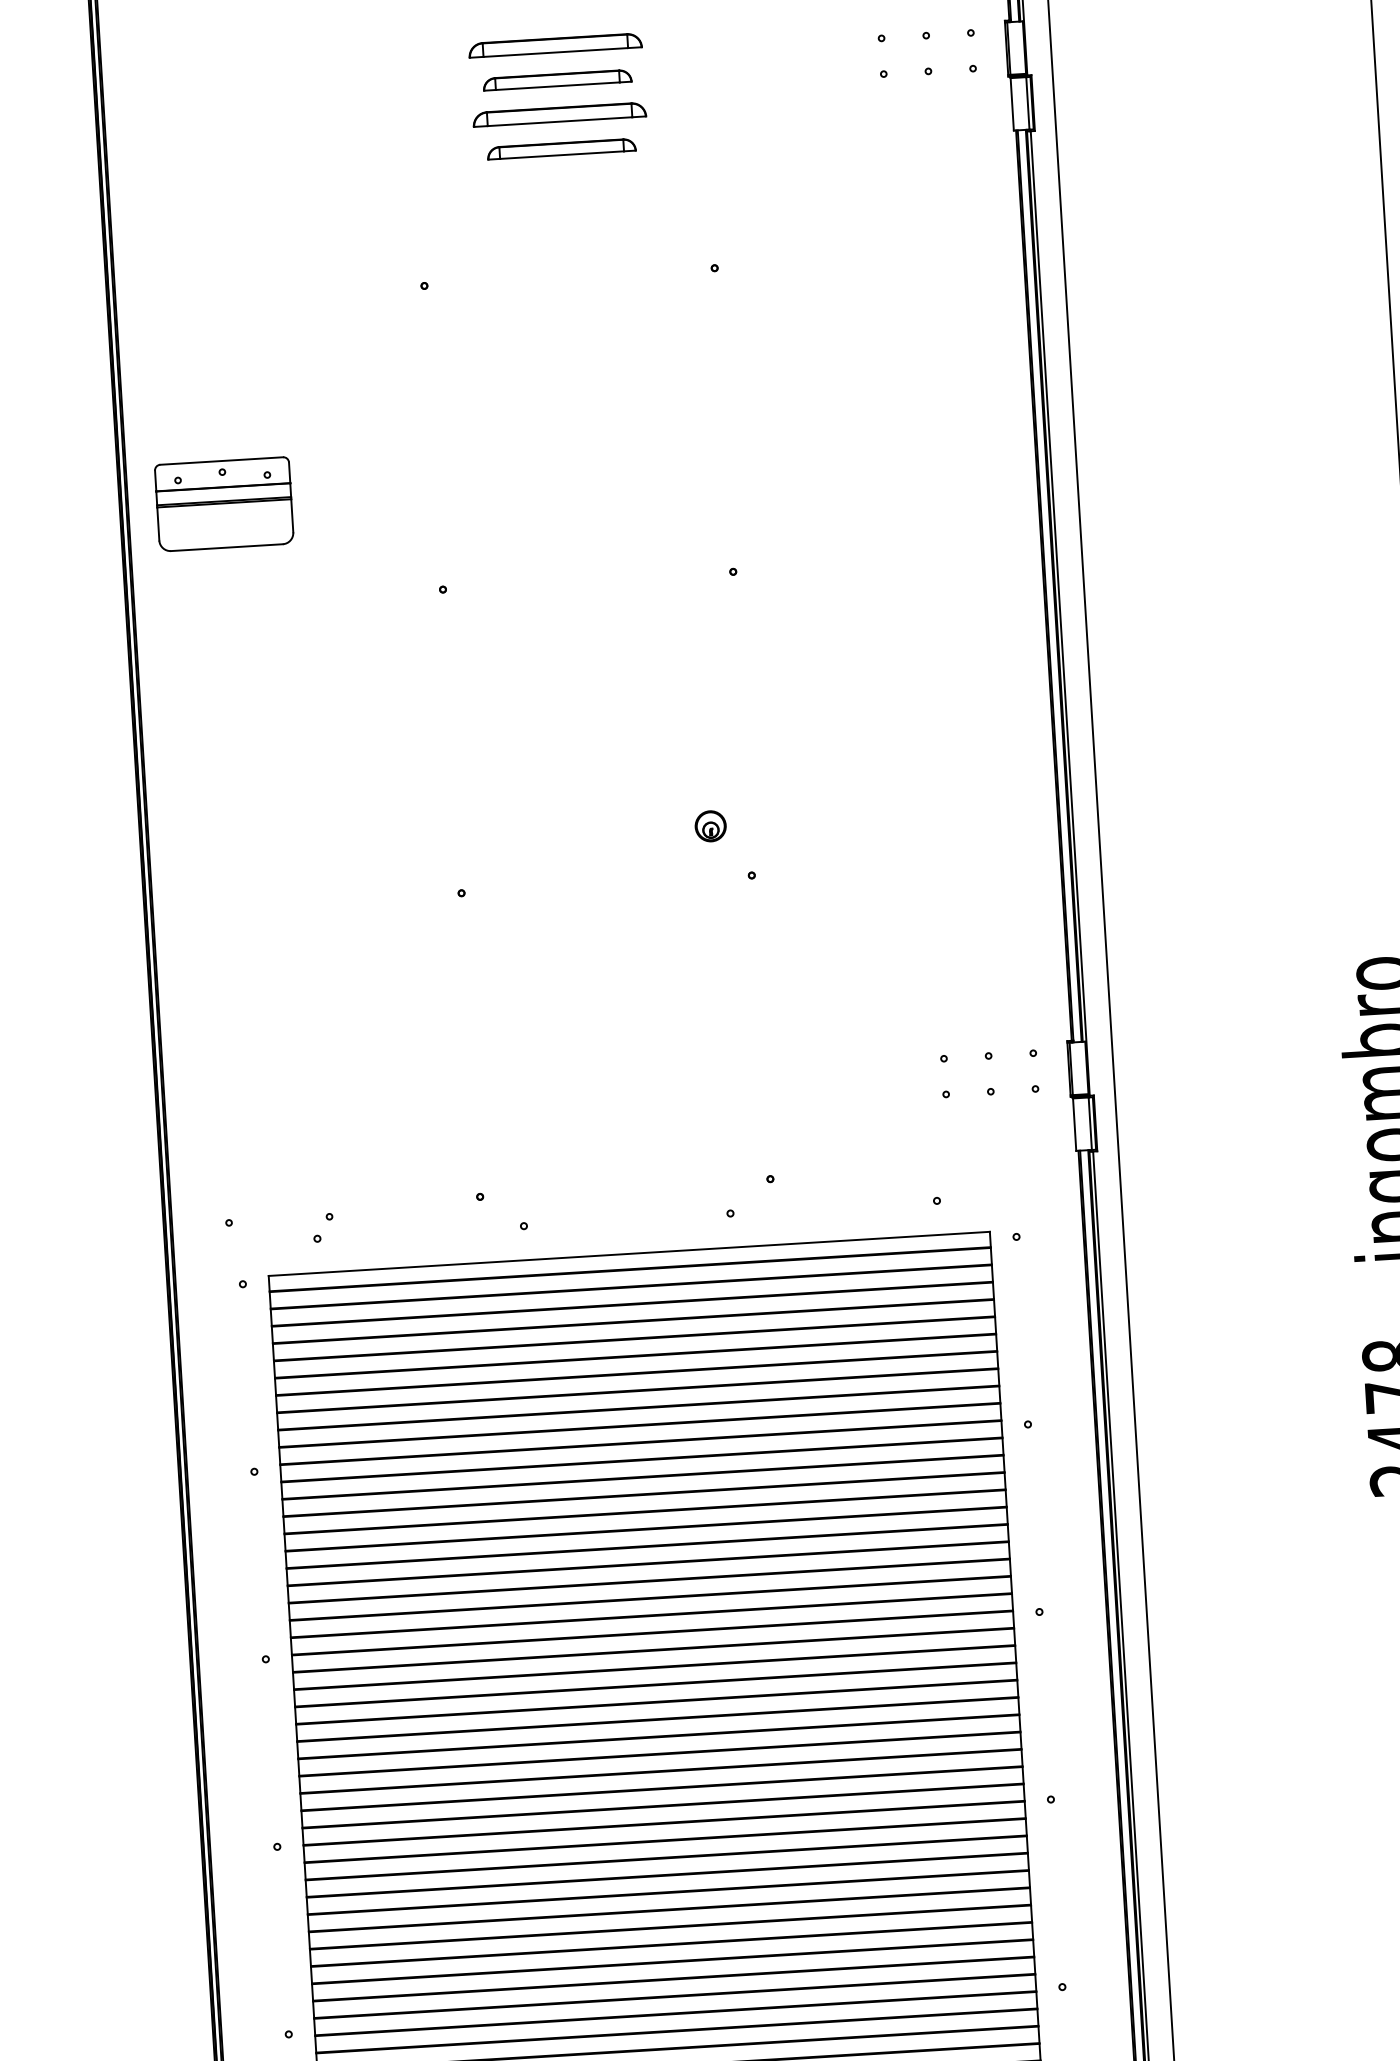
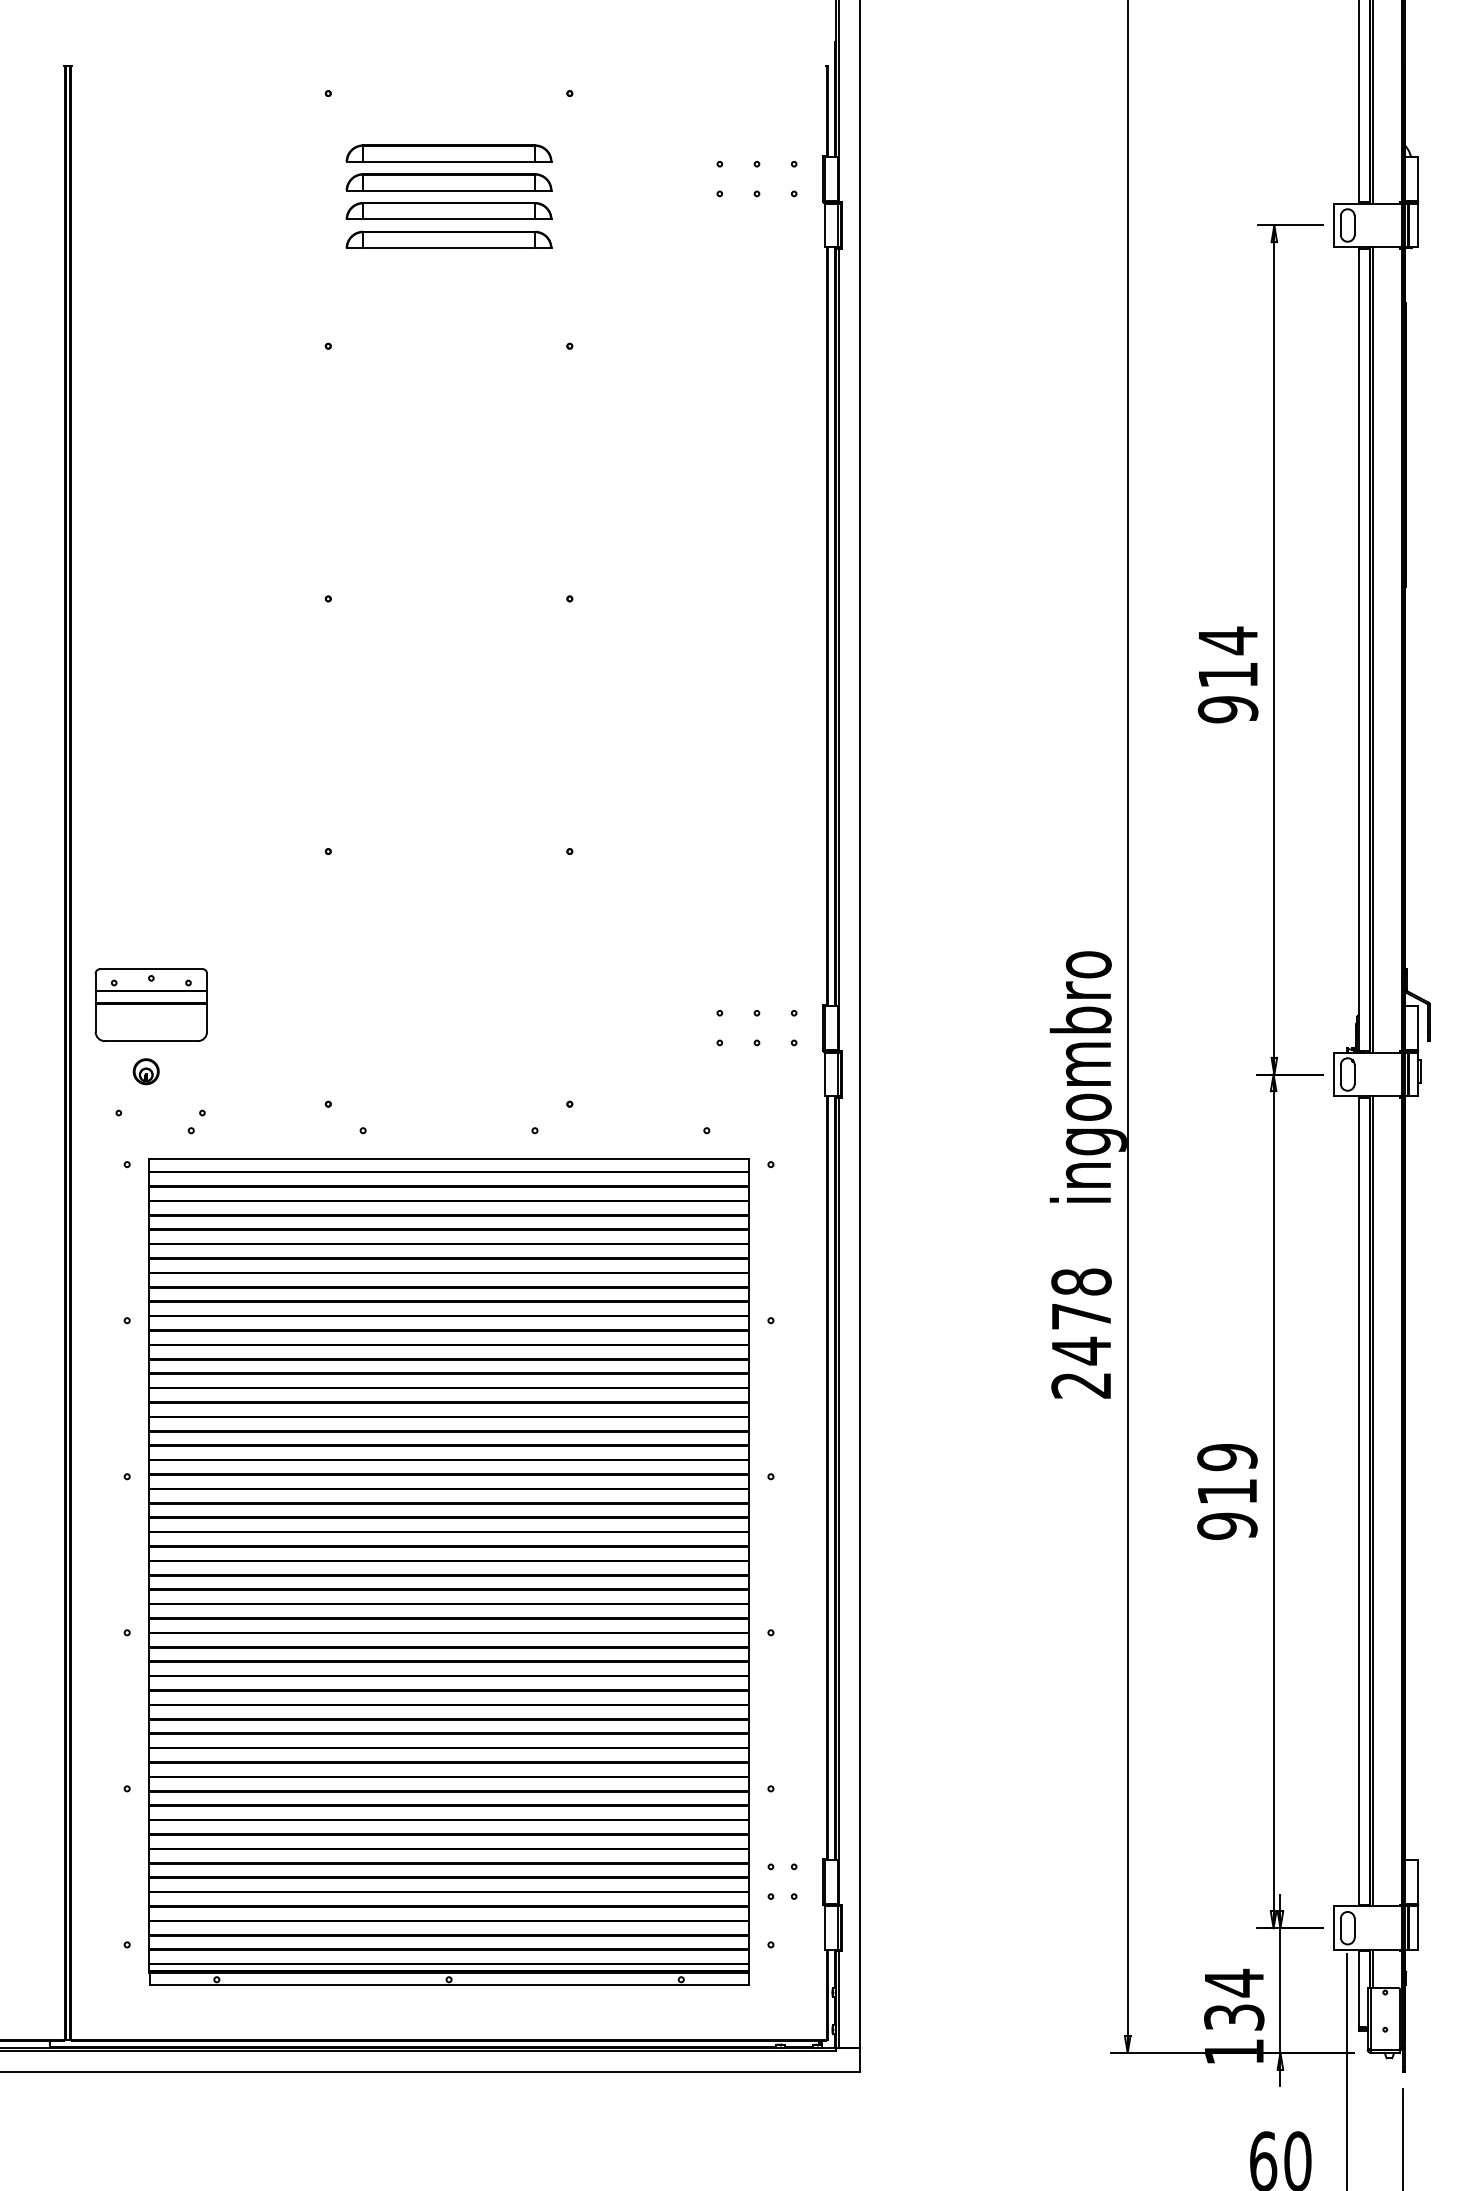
part: (554, 45) -> (448, 153), size x1.43
part: (556, 80) -> (448, 182), size x1.67
part: (558, 114) -> (448, 210), size x1.43
part: (561, 148) -> (448, 239), size x1.67
part: (223, 503) -> (150, 1004), moved
part: (709, 826) -> (145, 1071), moved

